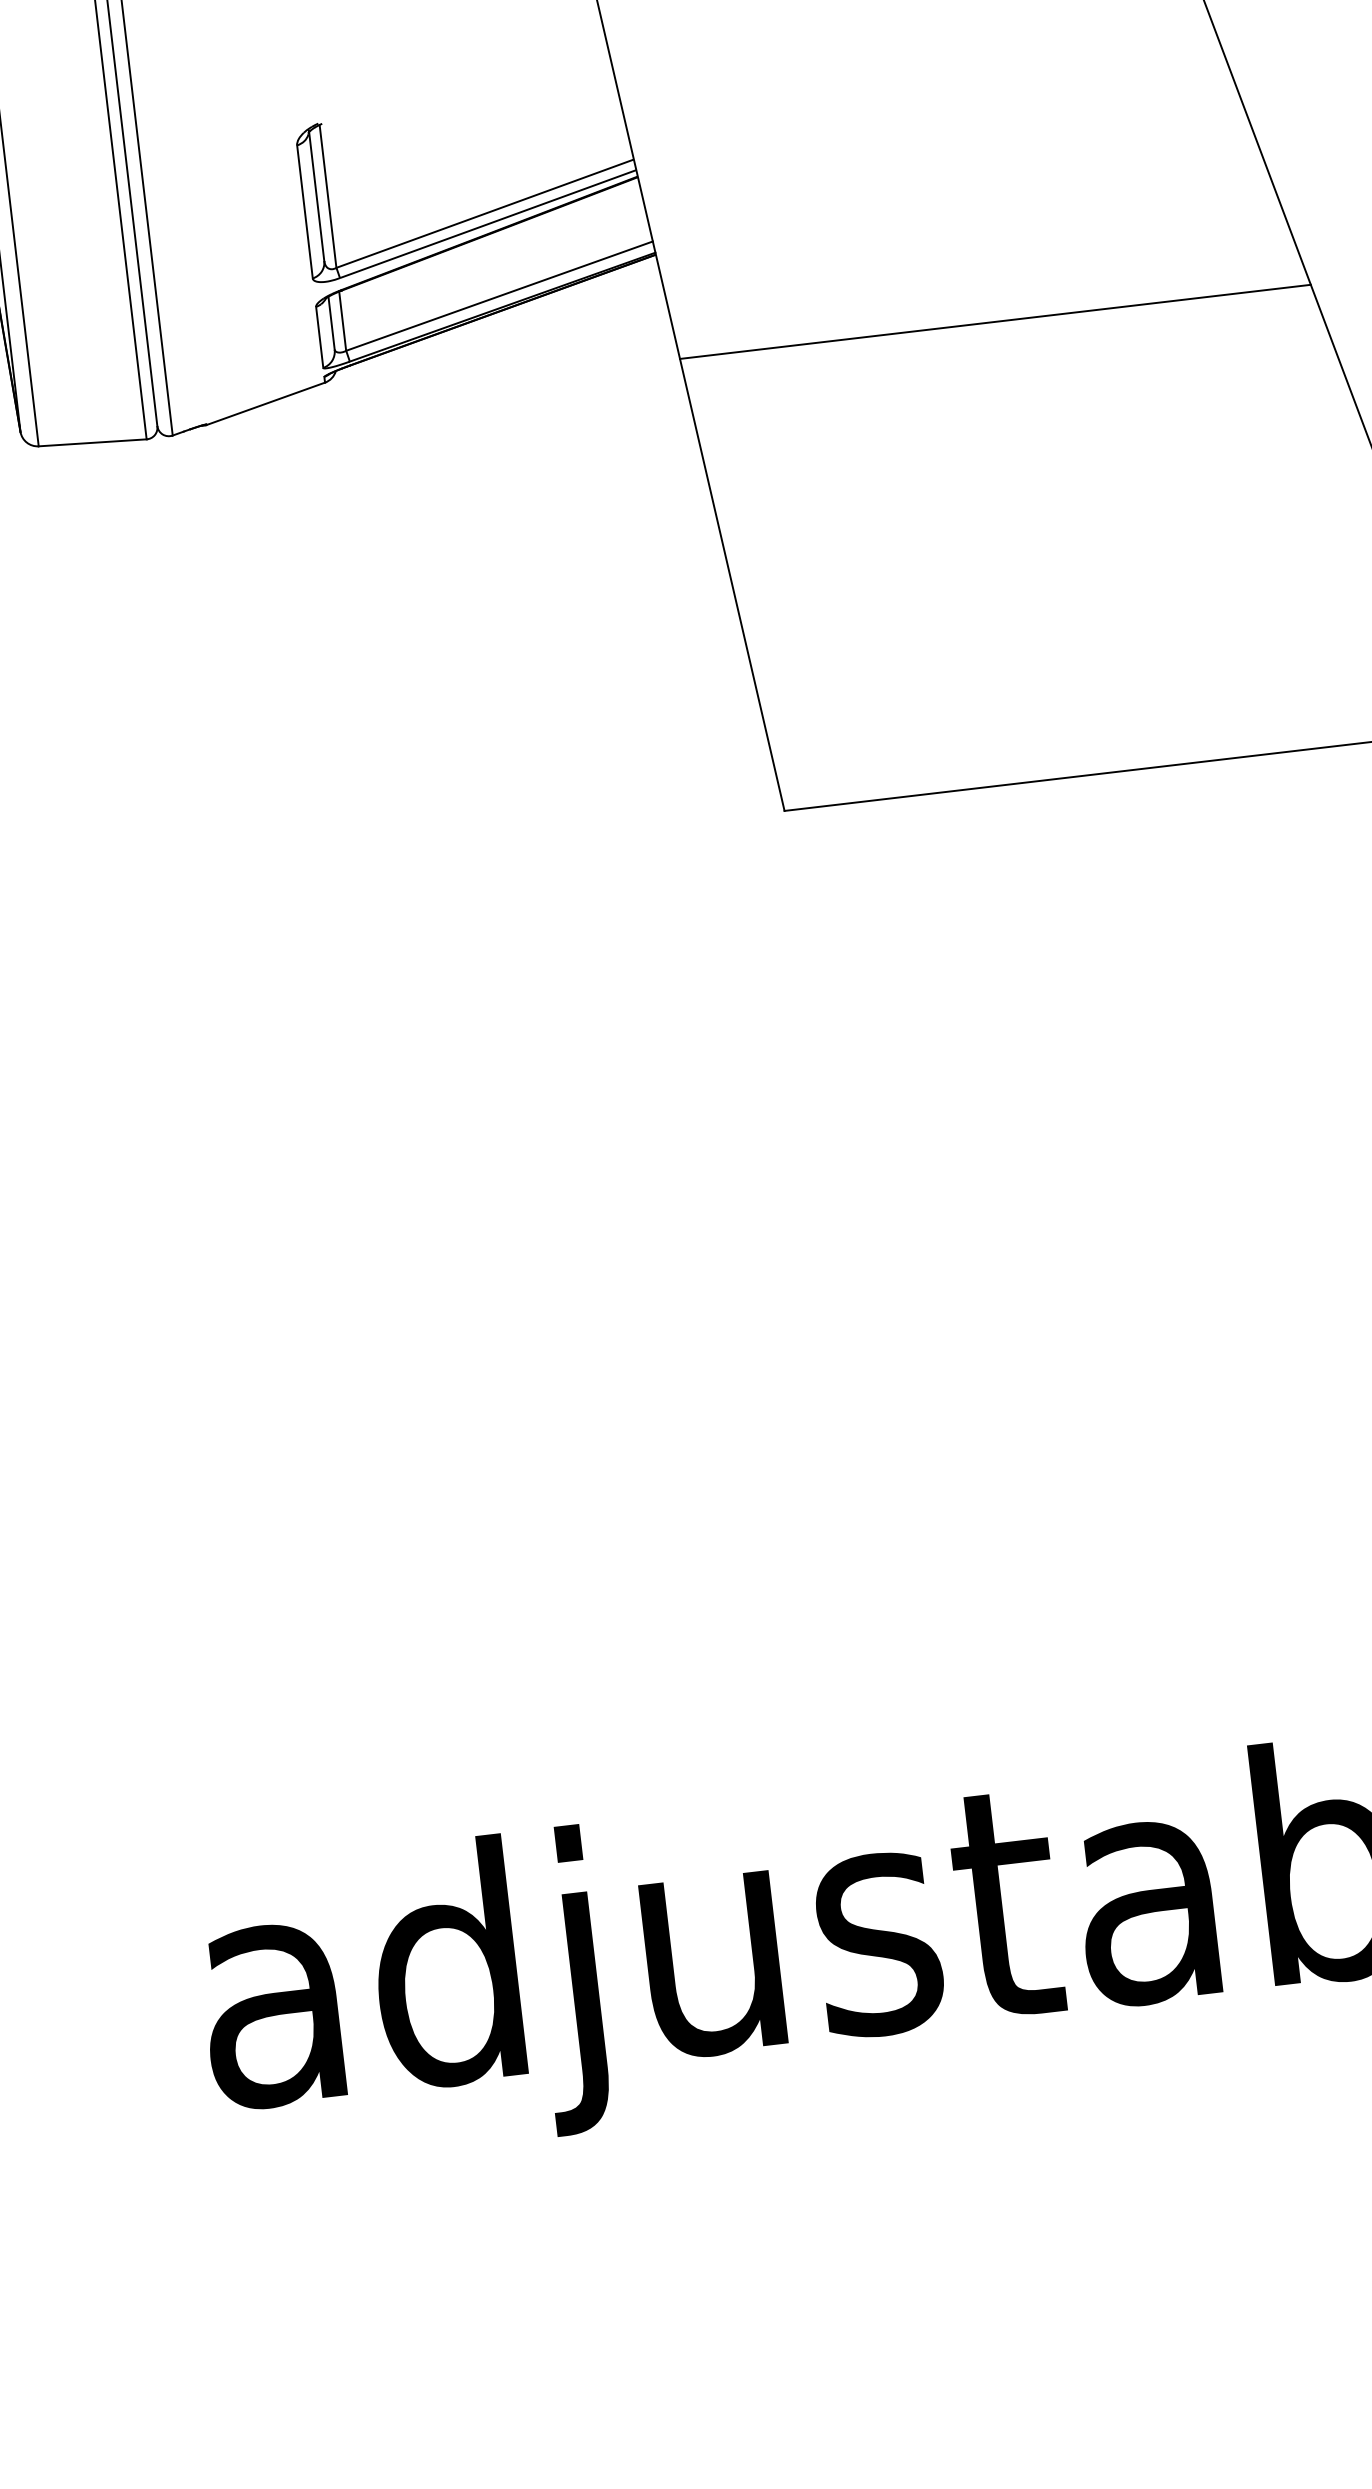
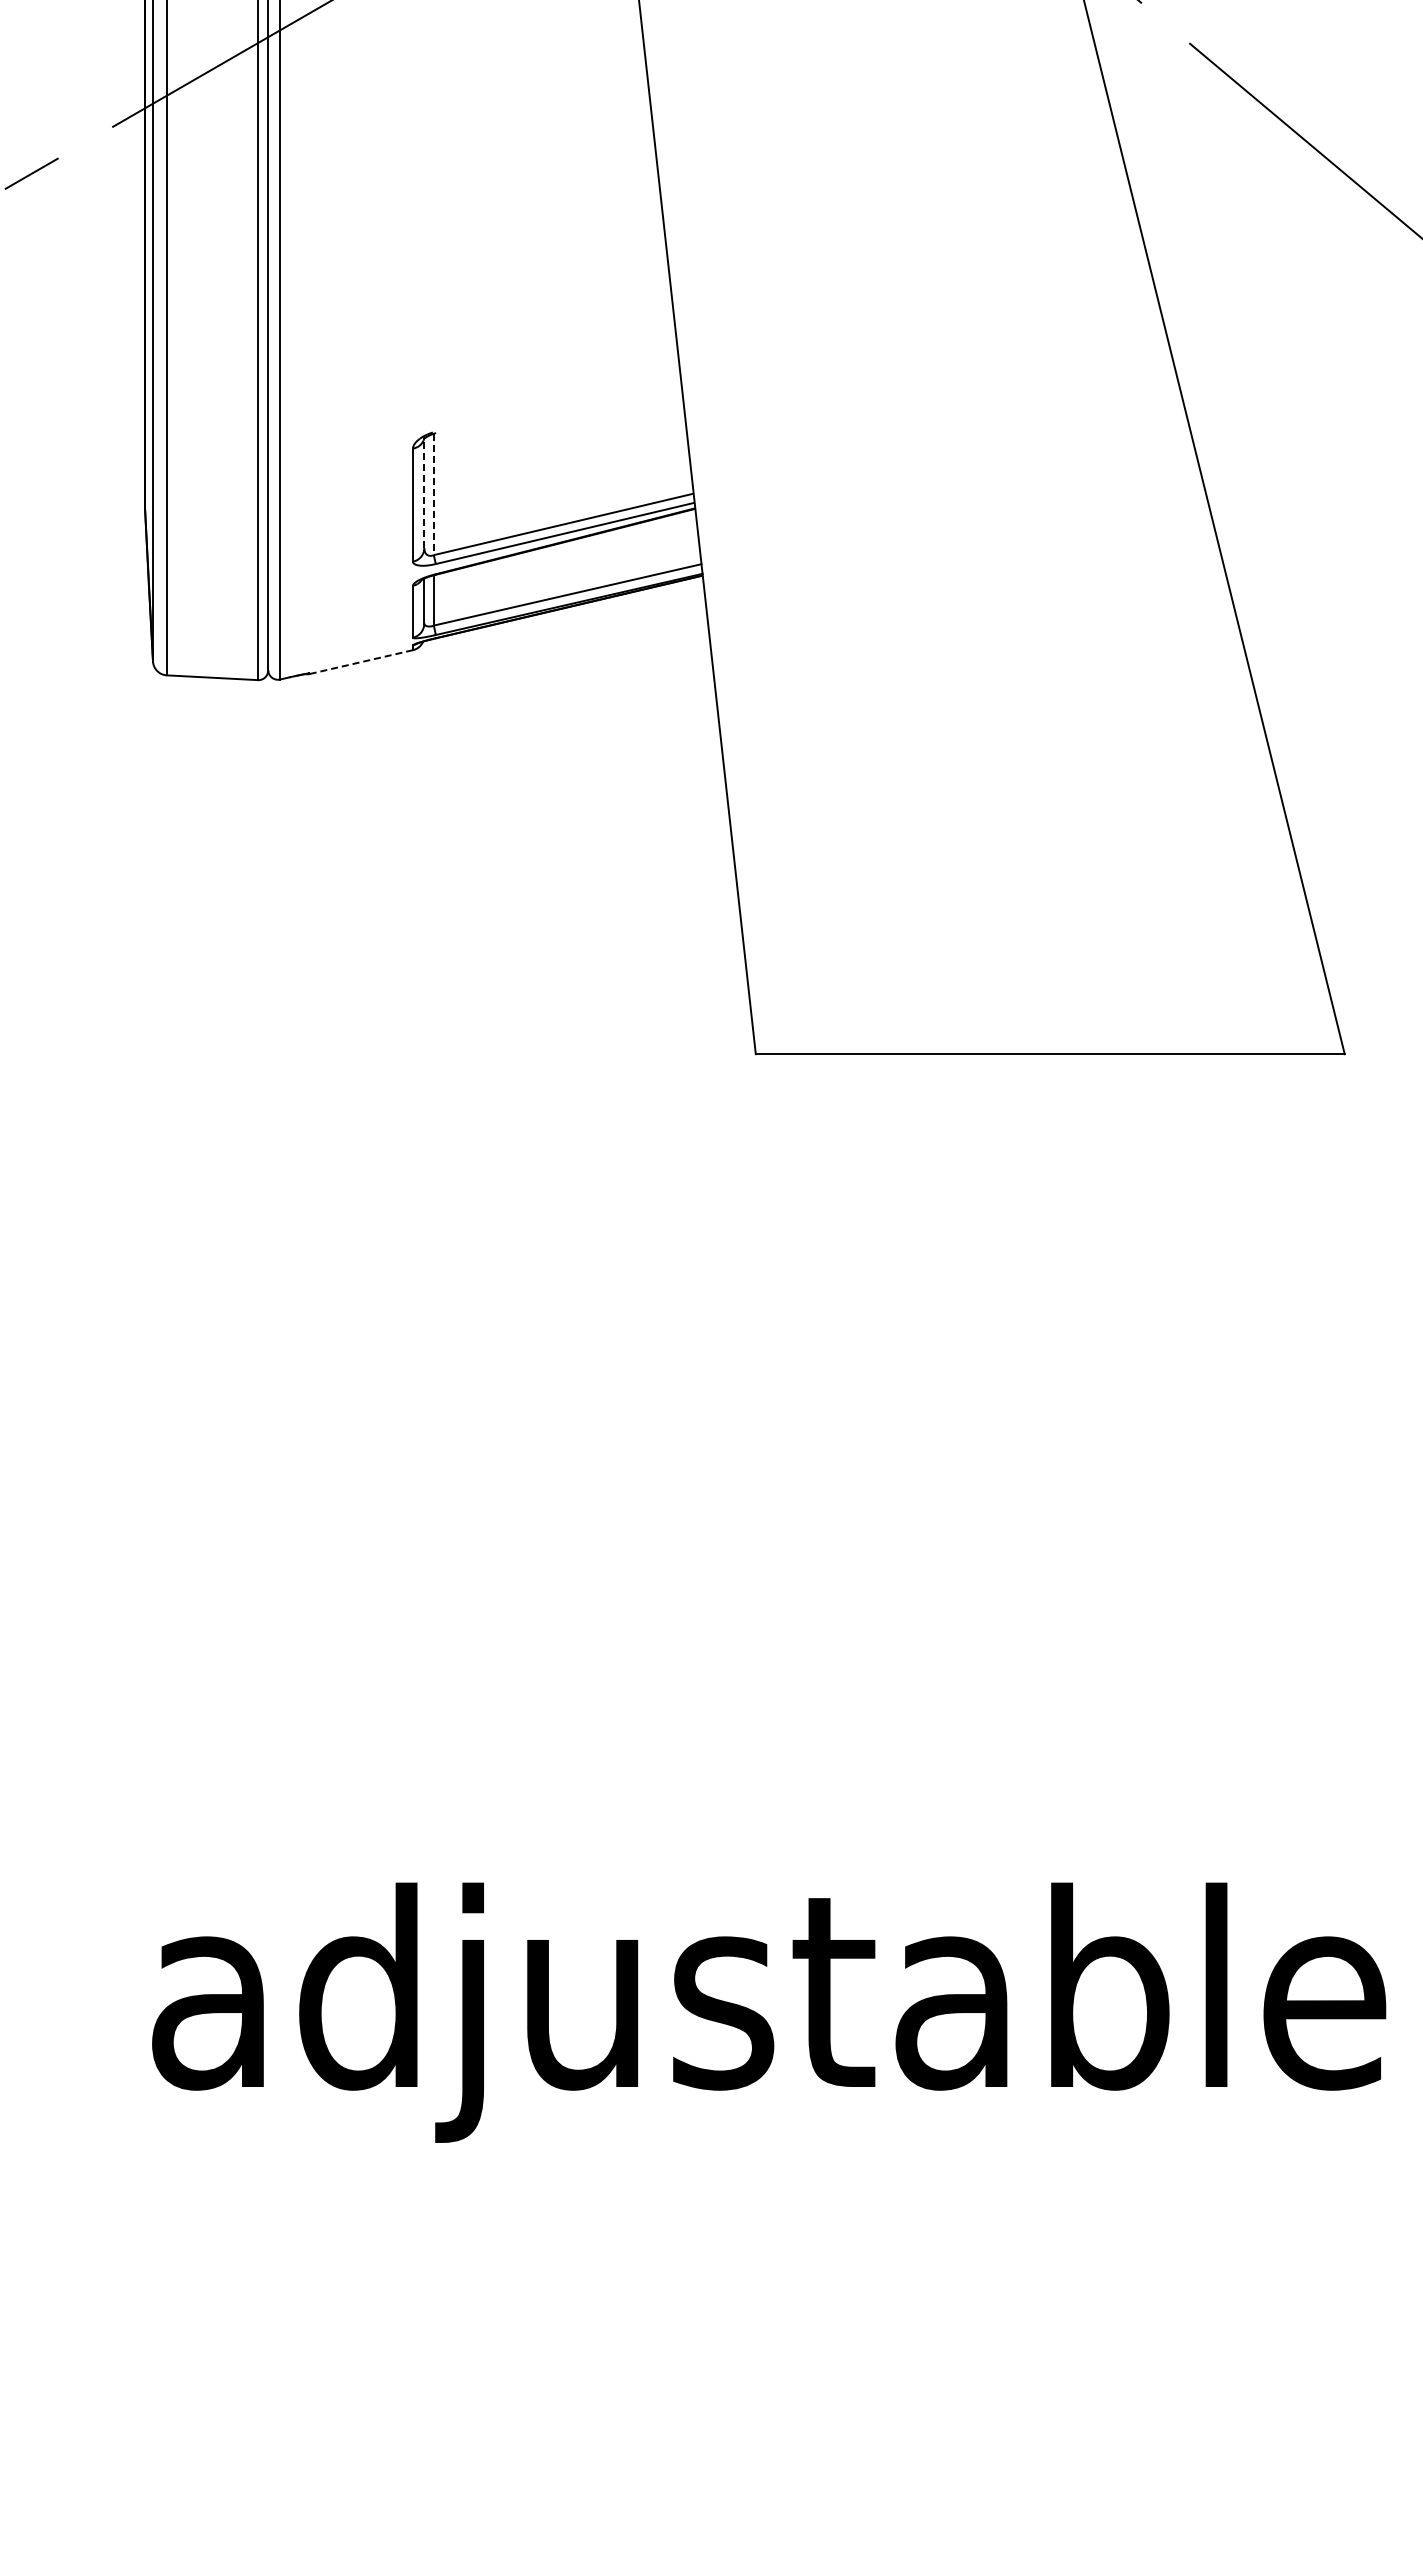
line: (316, 196) -> (424, 493), solid -> dashed
line: (327, 196) -> (433, 494), solid -> dashed
line: (995, 322) -> (980, 665), removed
line: (264, 404) -> (360, 662), solid -> dashed

